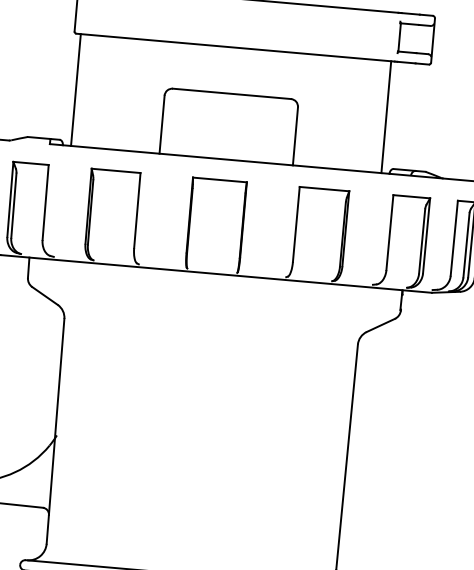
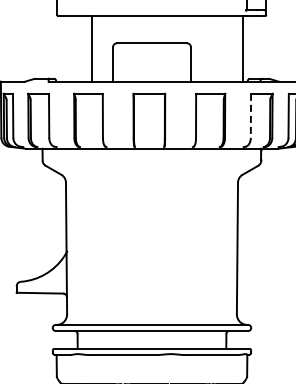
line: (76, 89) -> (92, 48), moved
line: (389, 231) -> (250, 115), solid -> dashed

